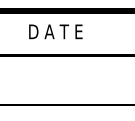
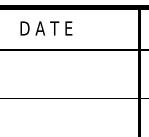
text: (55, 31) -> (46, 28), moved

